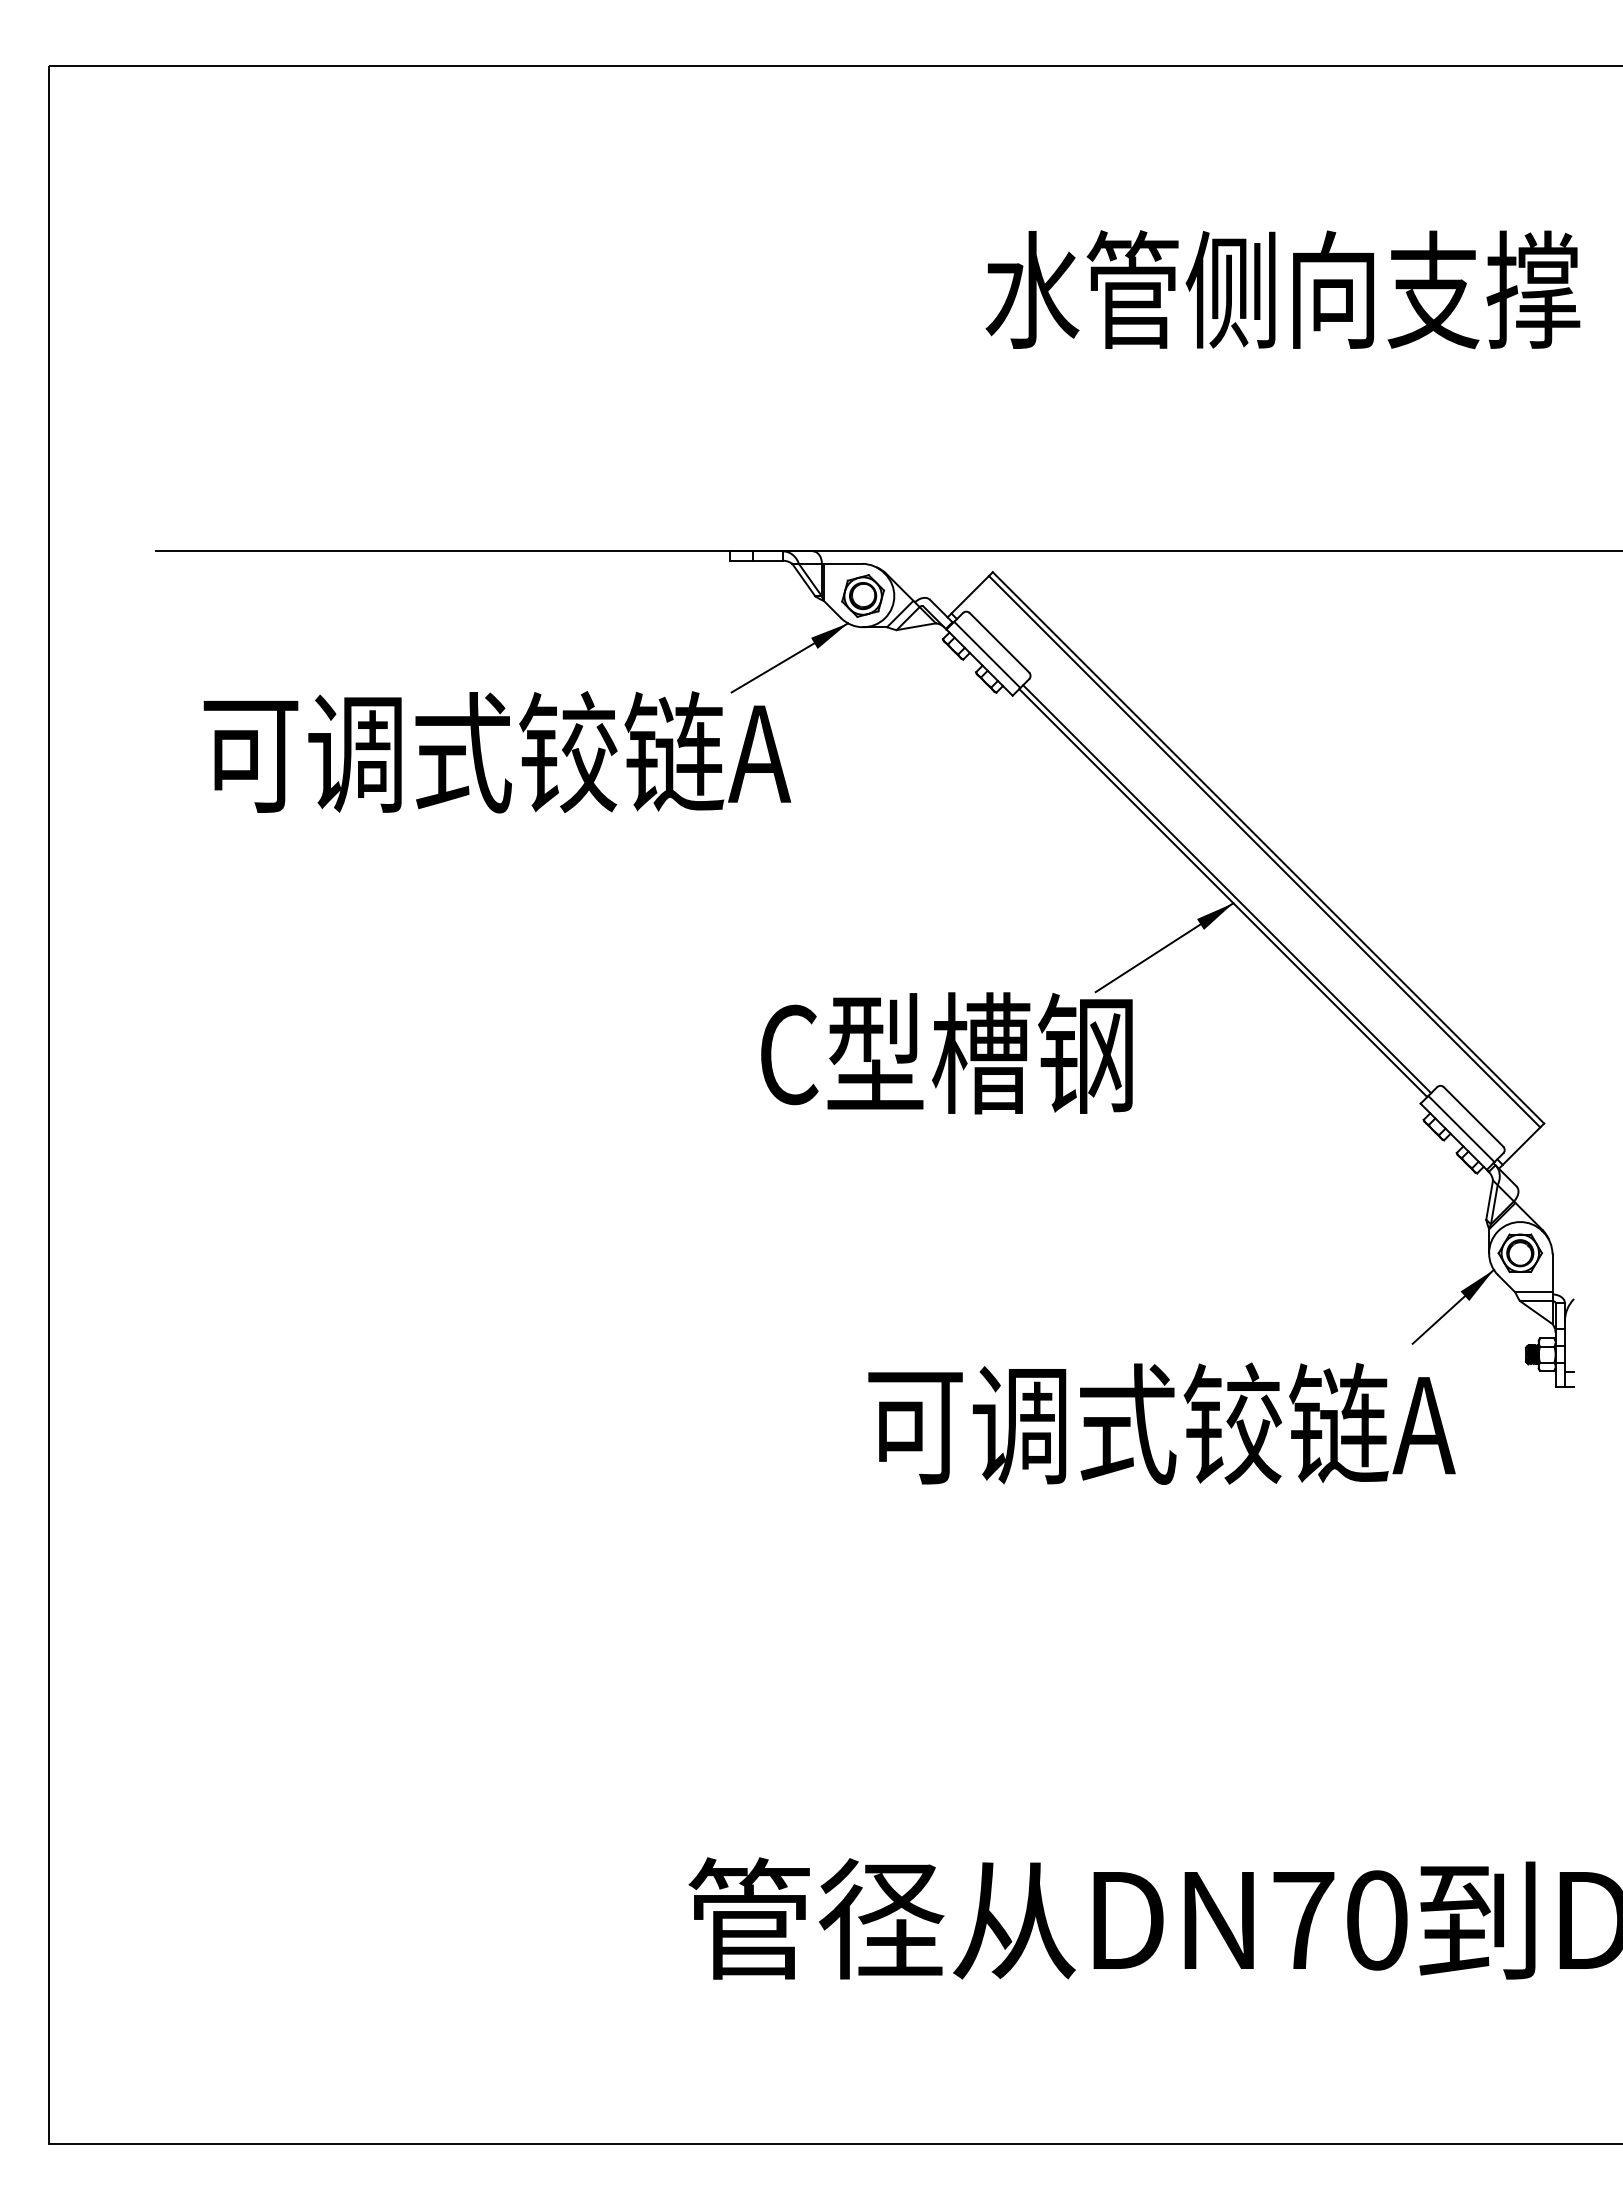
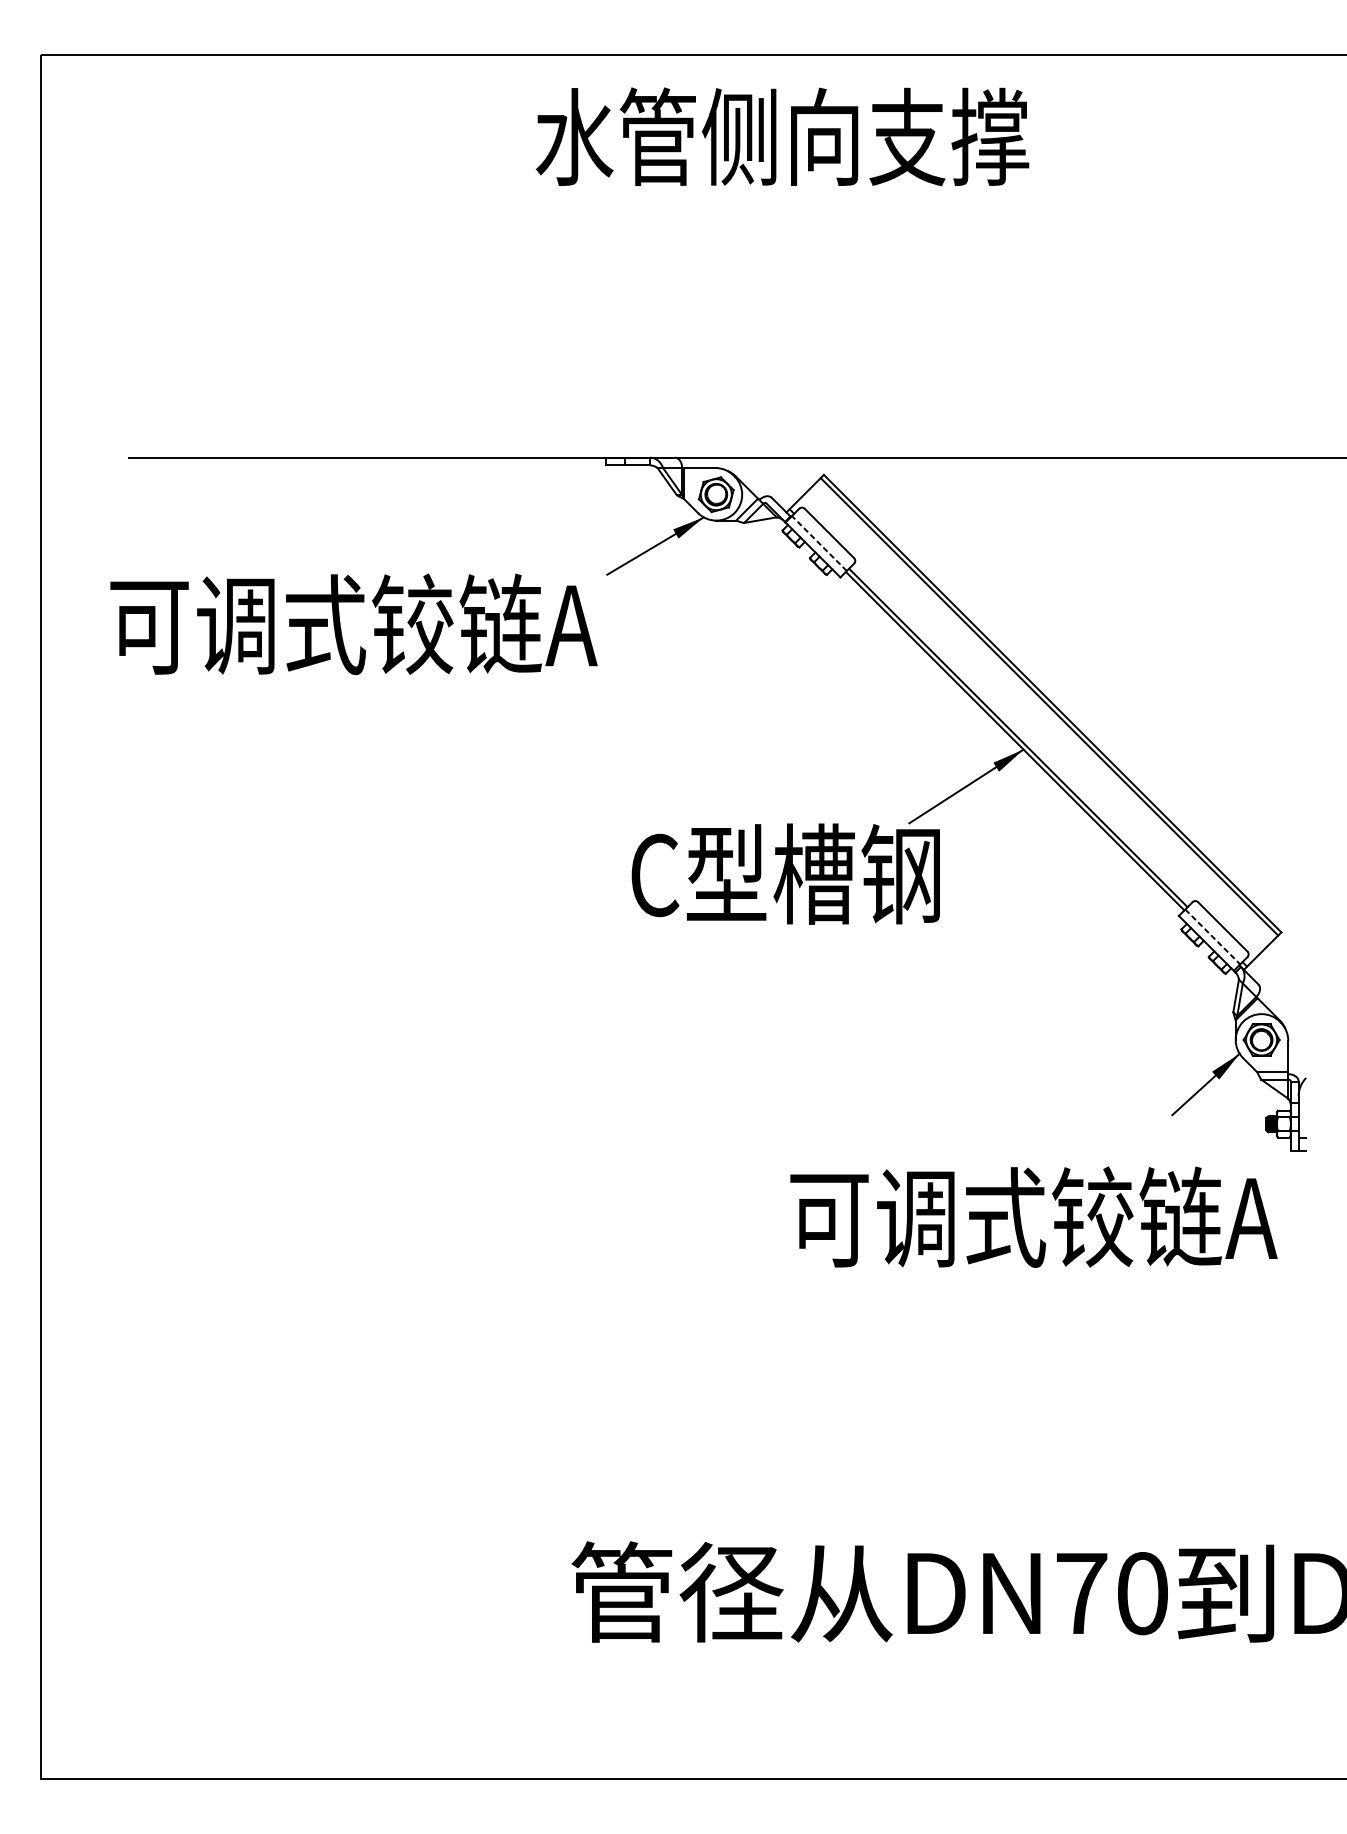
text: (1282, 289) -> (782, 136), moved
line: (987, 654) -> (819, 543), solid -> dashed
text: (497, 752) -> (354, 624), moved
line: (1461, 1129) -> (1212, 937), solid -> dashed
text: (1161, 1423) -> (1033, 1216), moved

